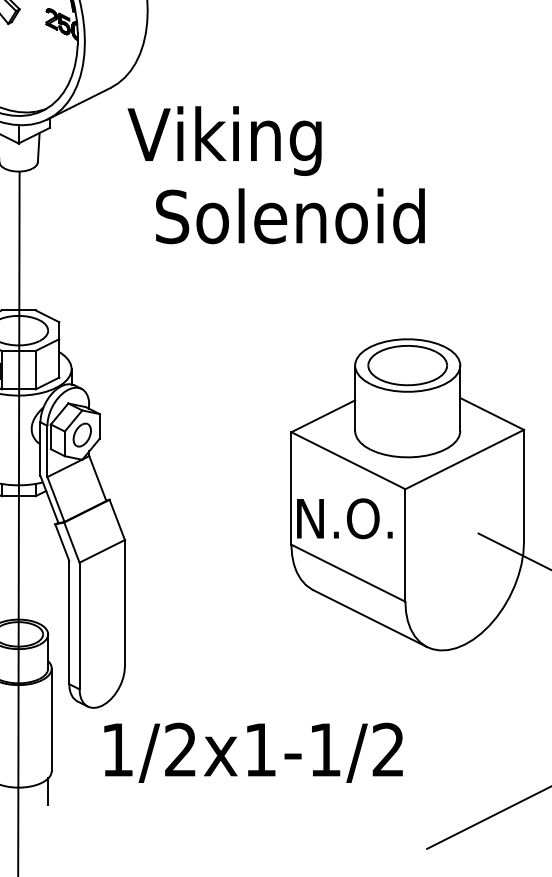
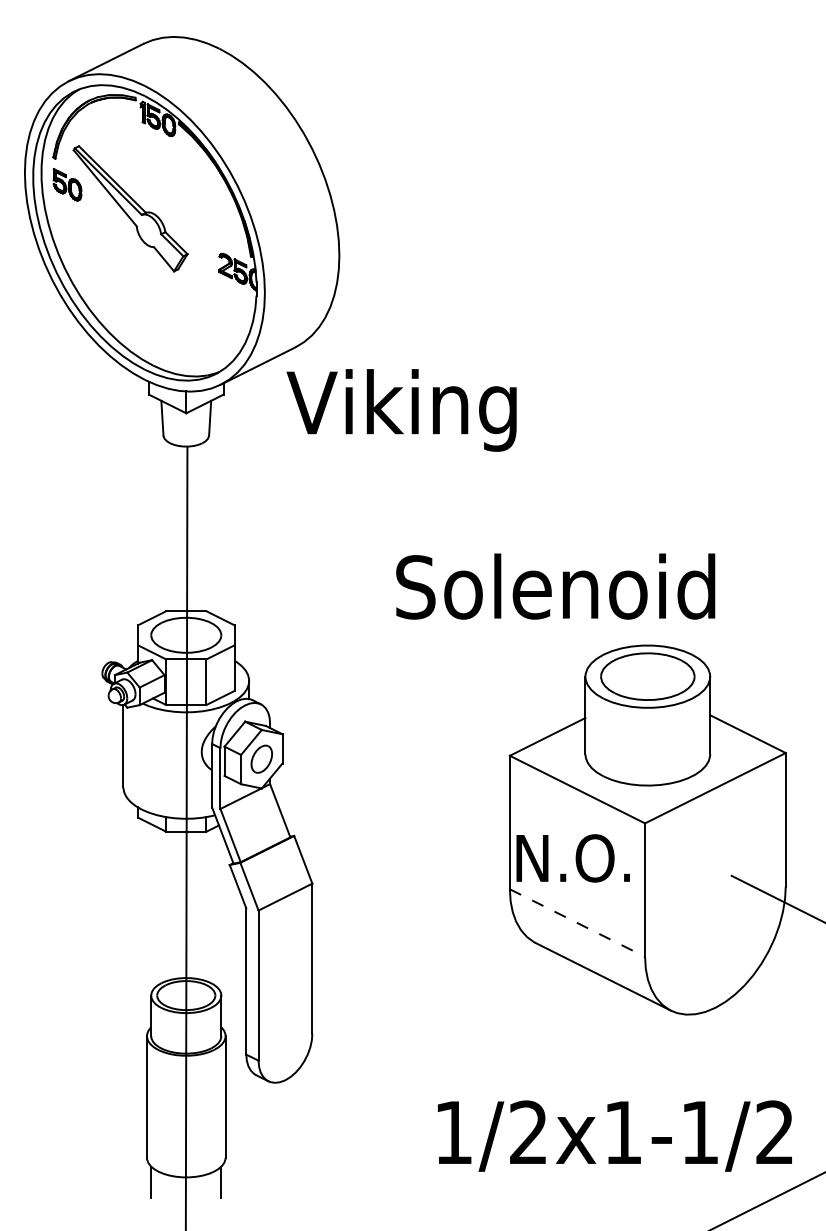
text: (224, 141) -> (401, 410), moved
text: (290, 216) -> (555, 586), moved
line: (348, 573) -> (577, 923), solid -> dashed
text: (253, 752) -> (614, 1135), moved

